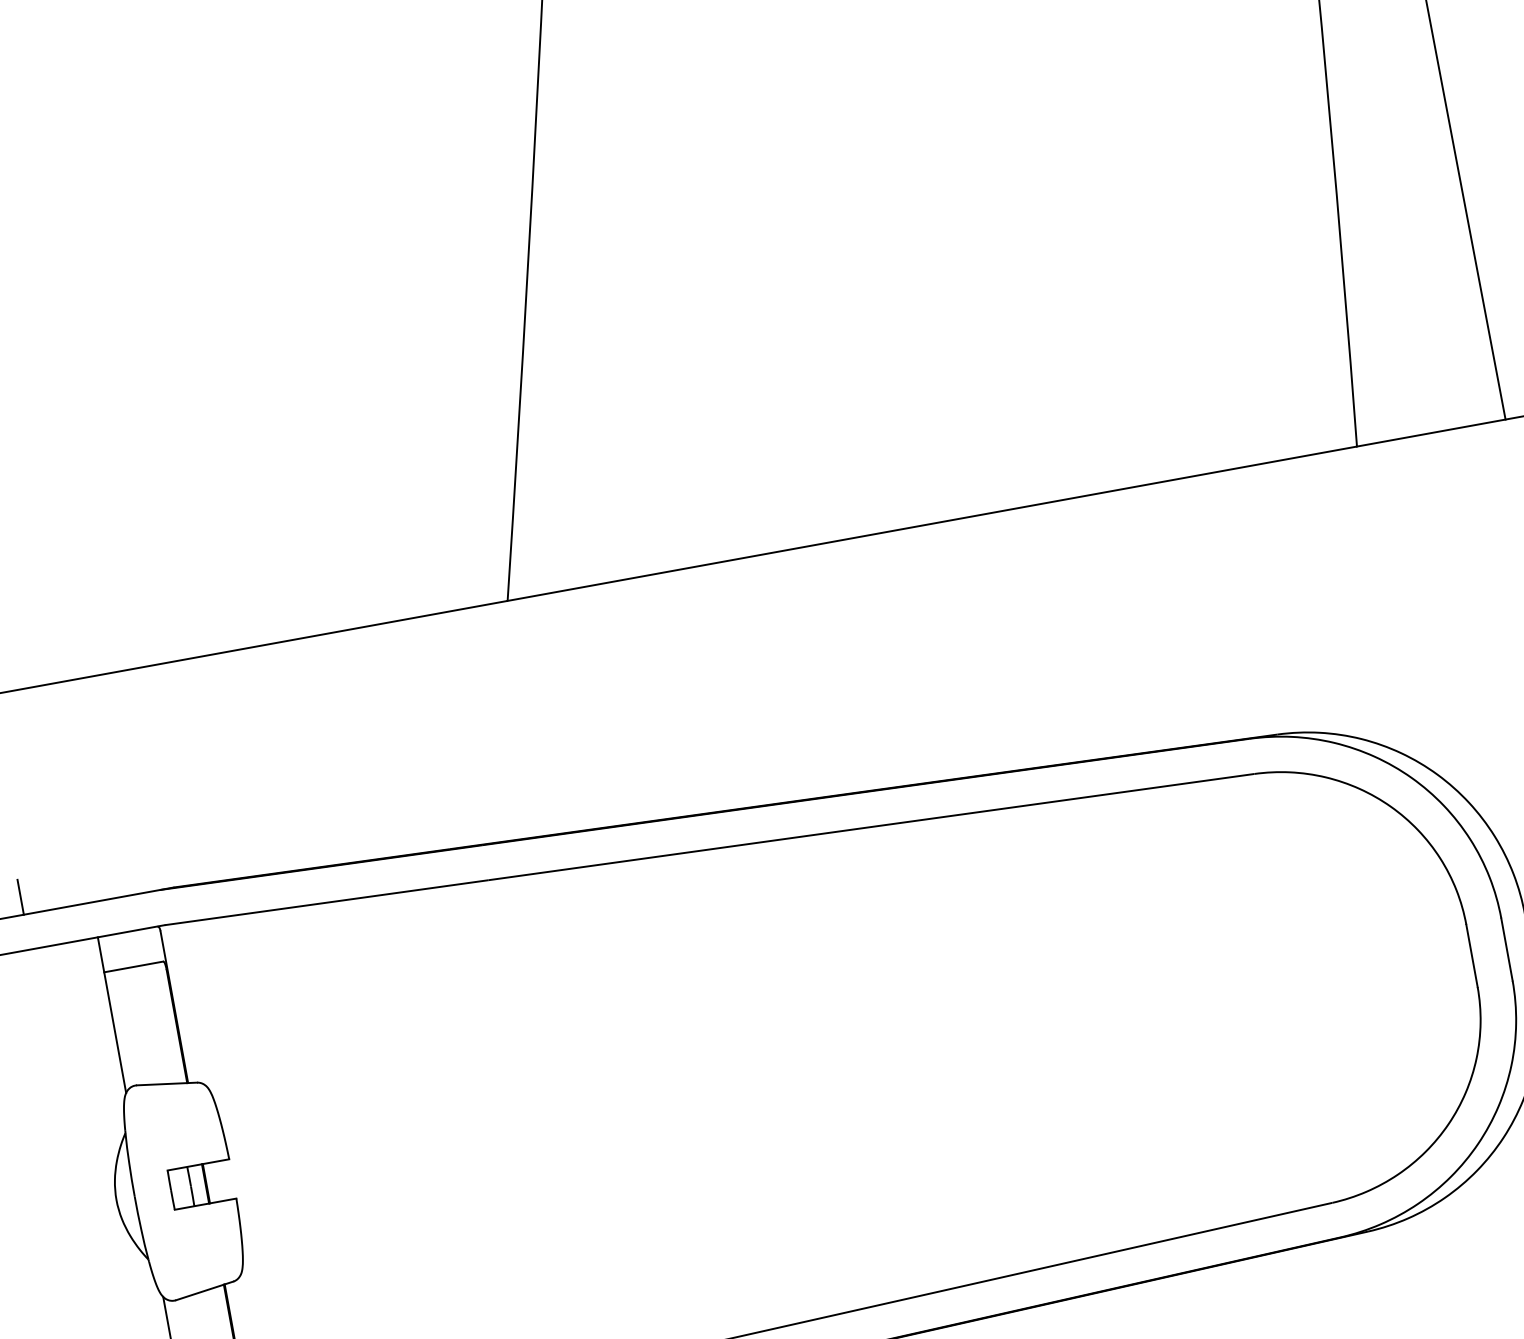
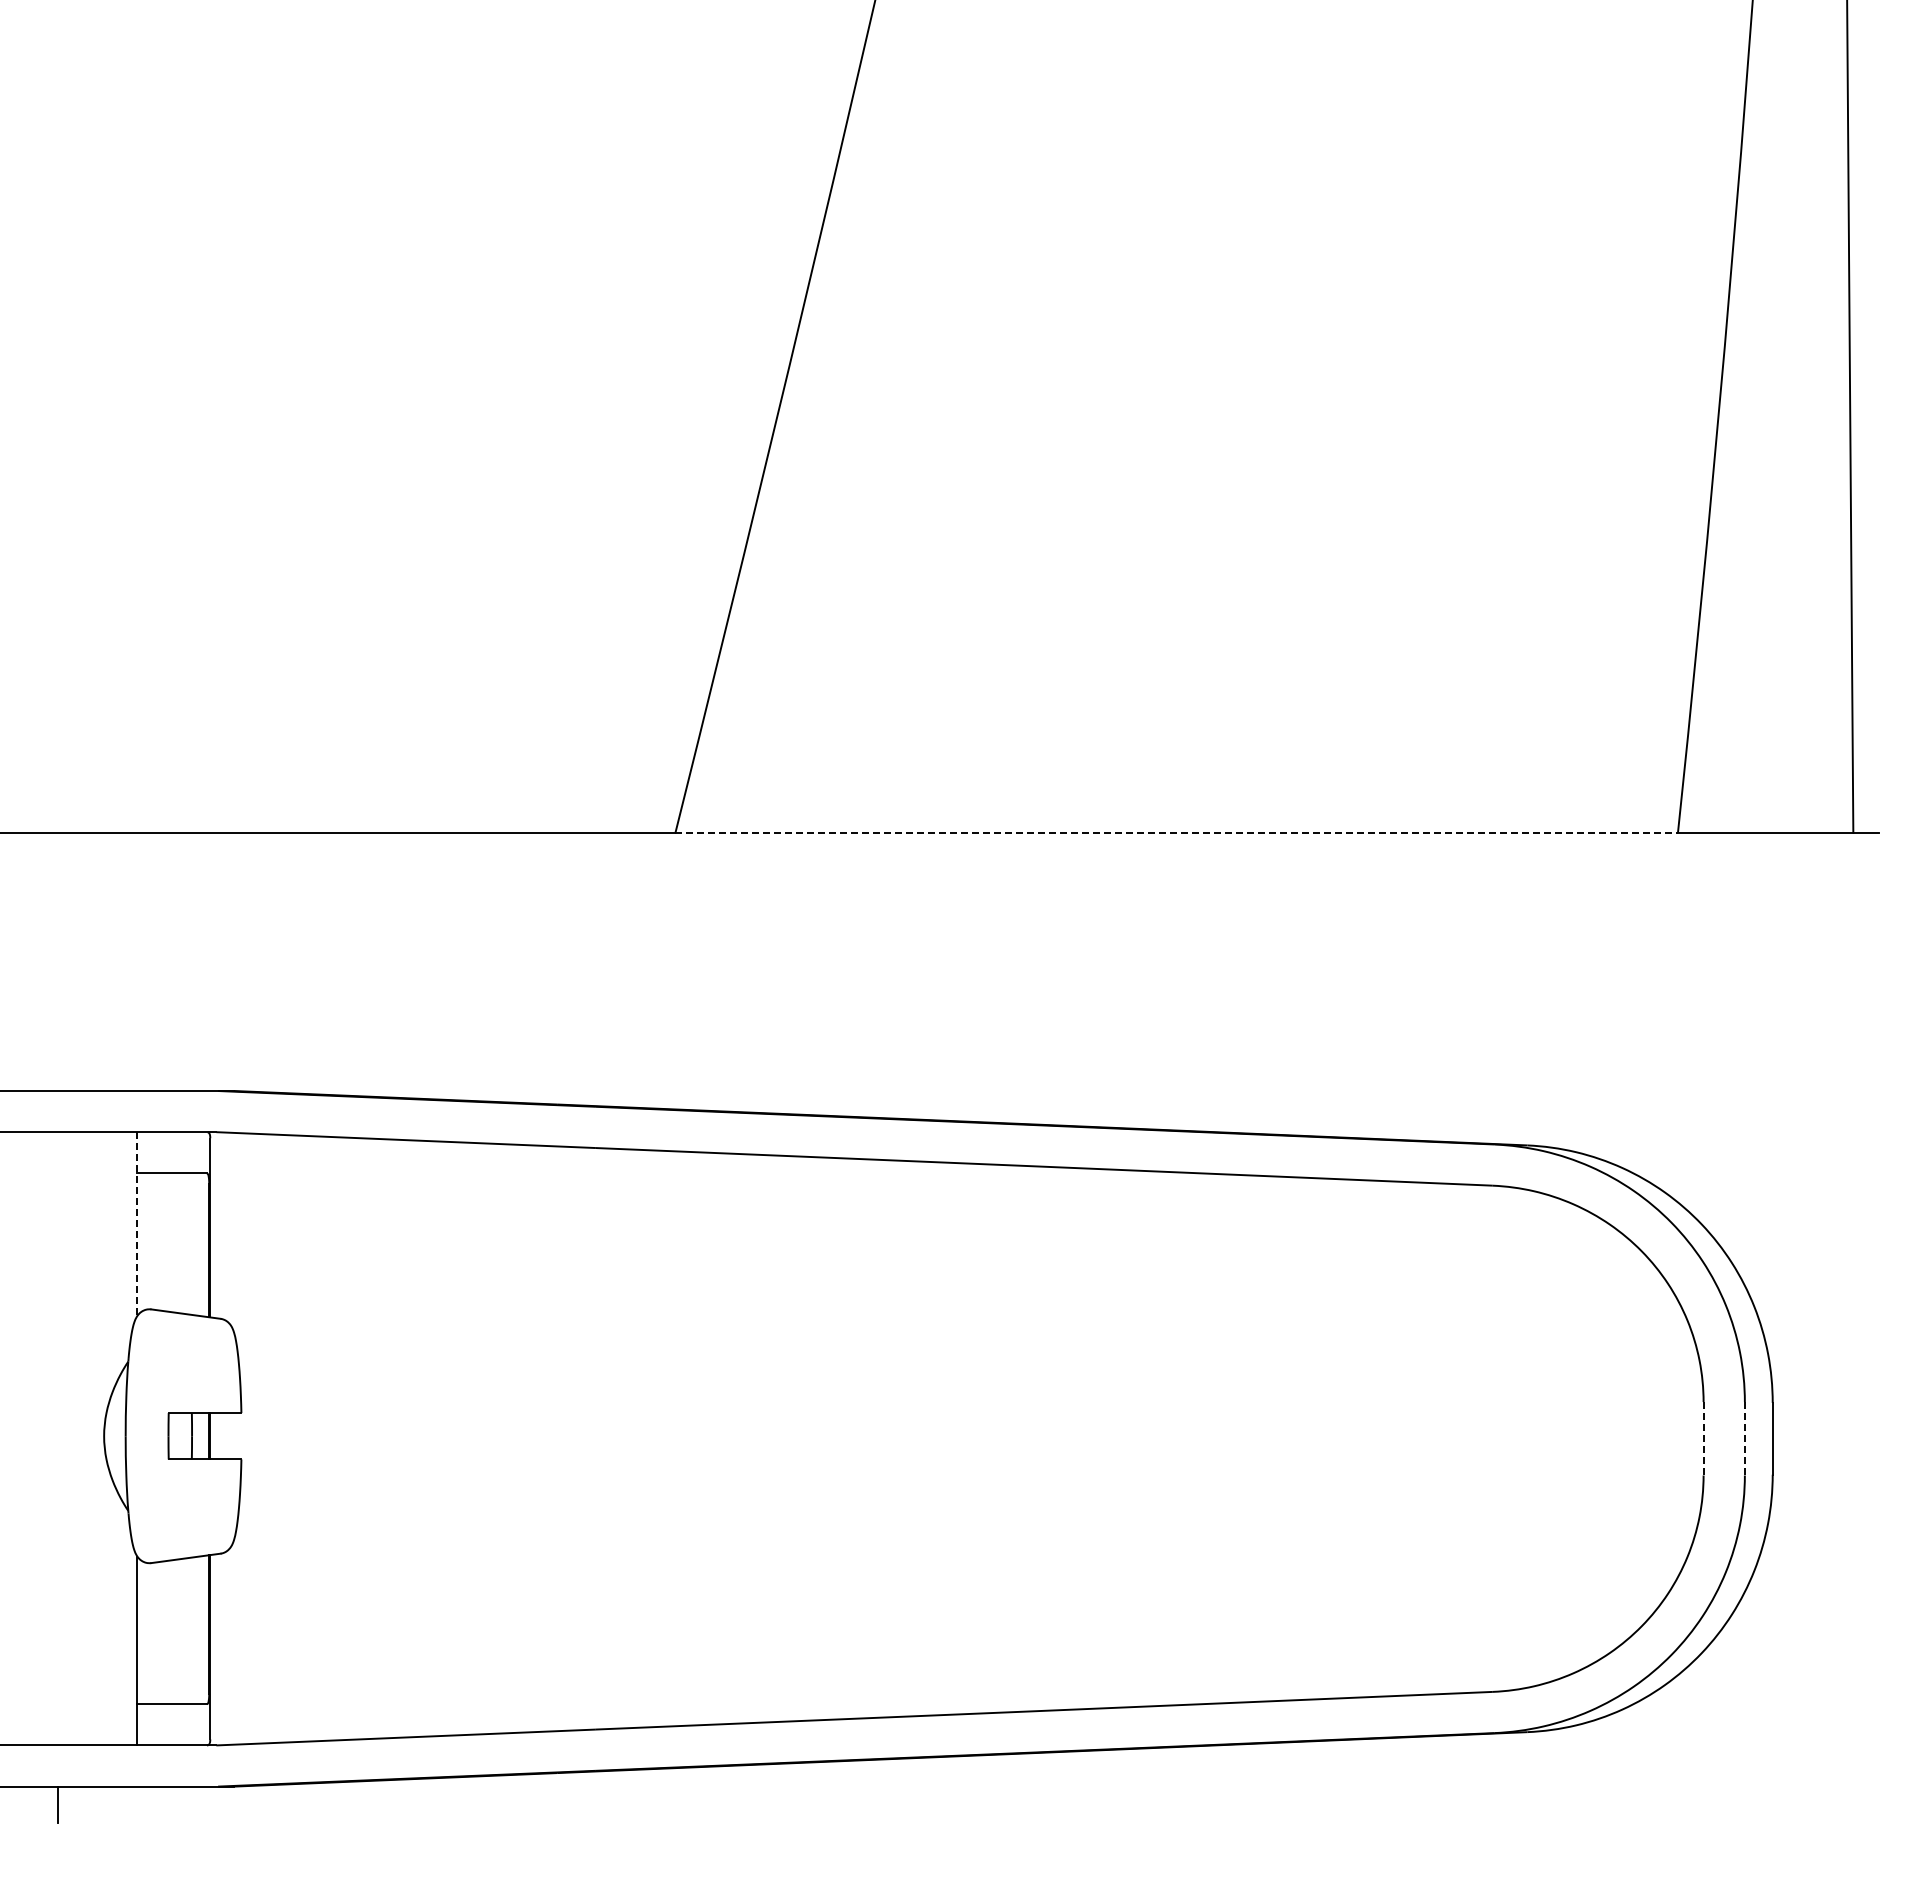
line: (932, 523) -> (1176, 832), solid -> dashed
line: (20, 897) -> (57, 1070), removed
line: (1506, 949) -> (1744, 1438), solid -> dashed
line: (1471, 955) -> (1703, 1438), solid -> dashed
line: (112, 1015) -> (137, 1224), solid -> dashed

